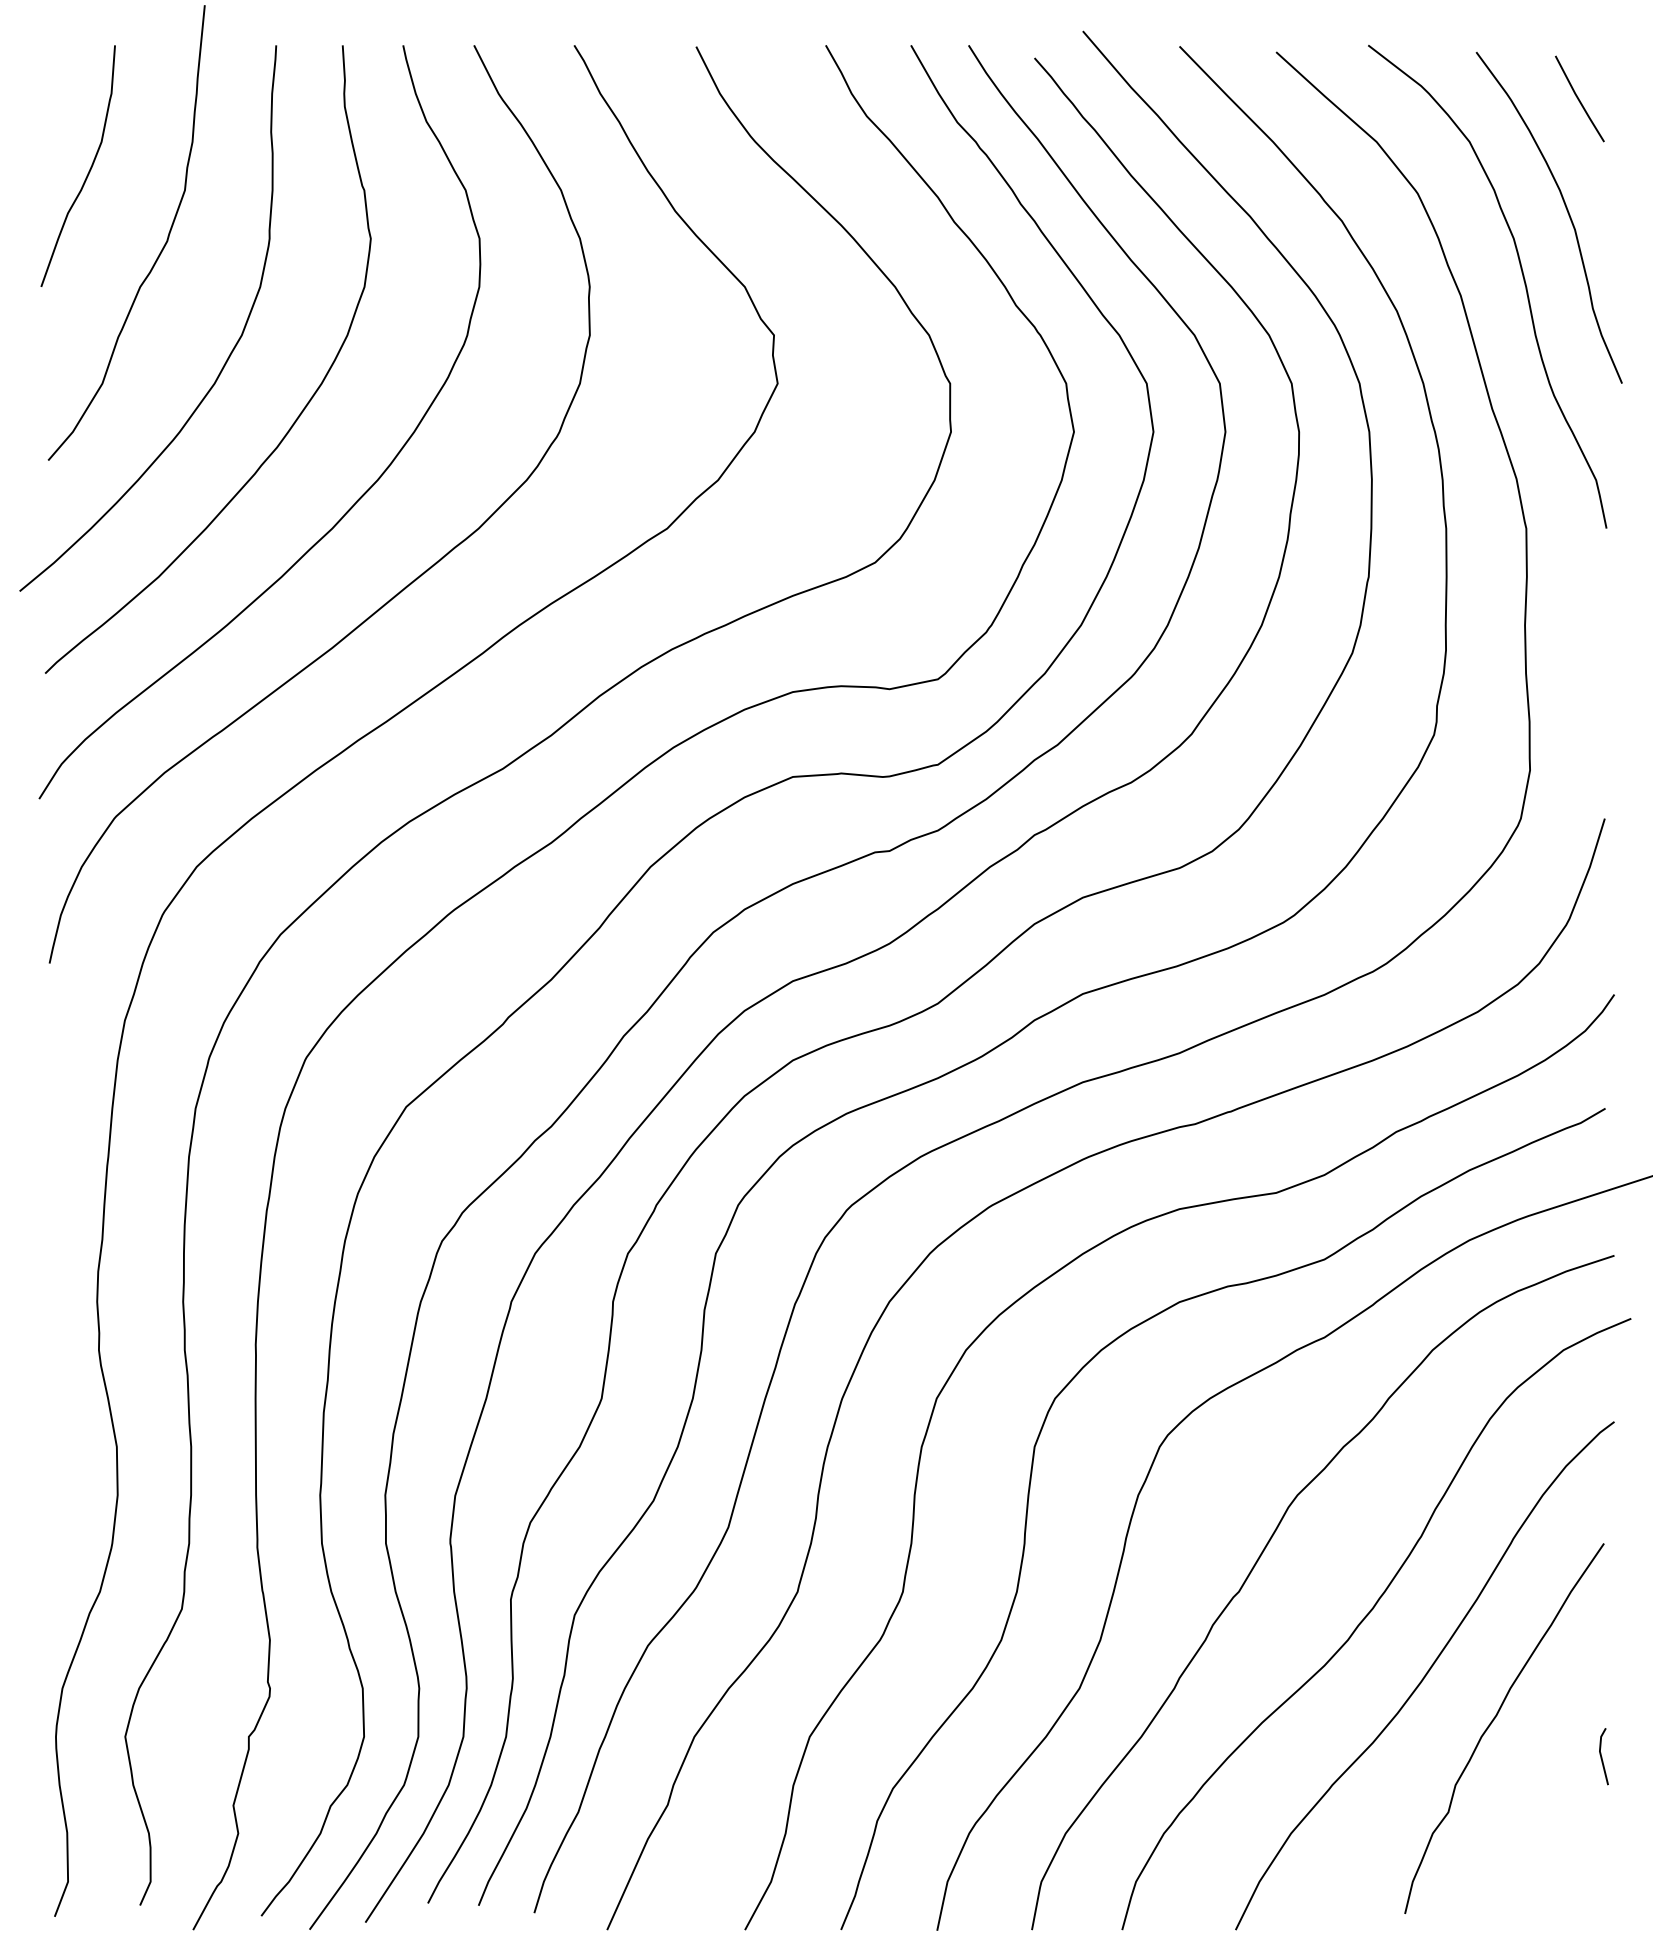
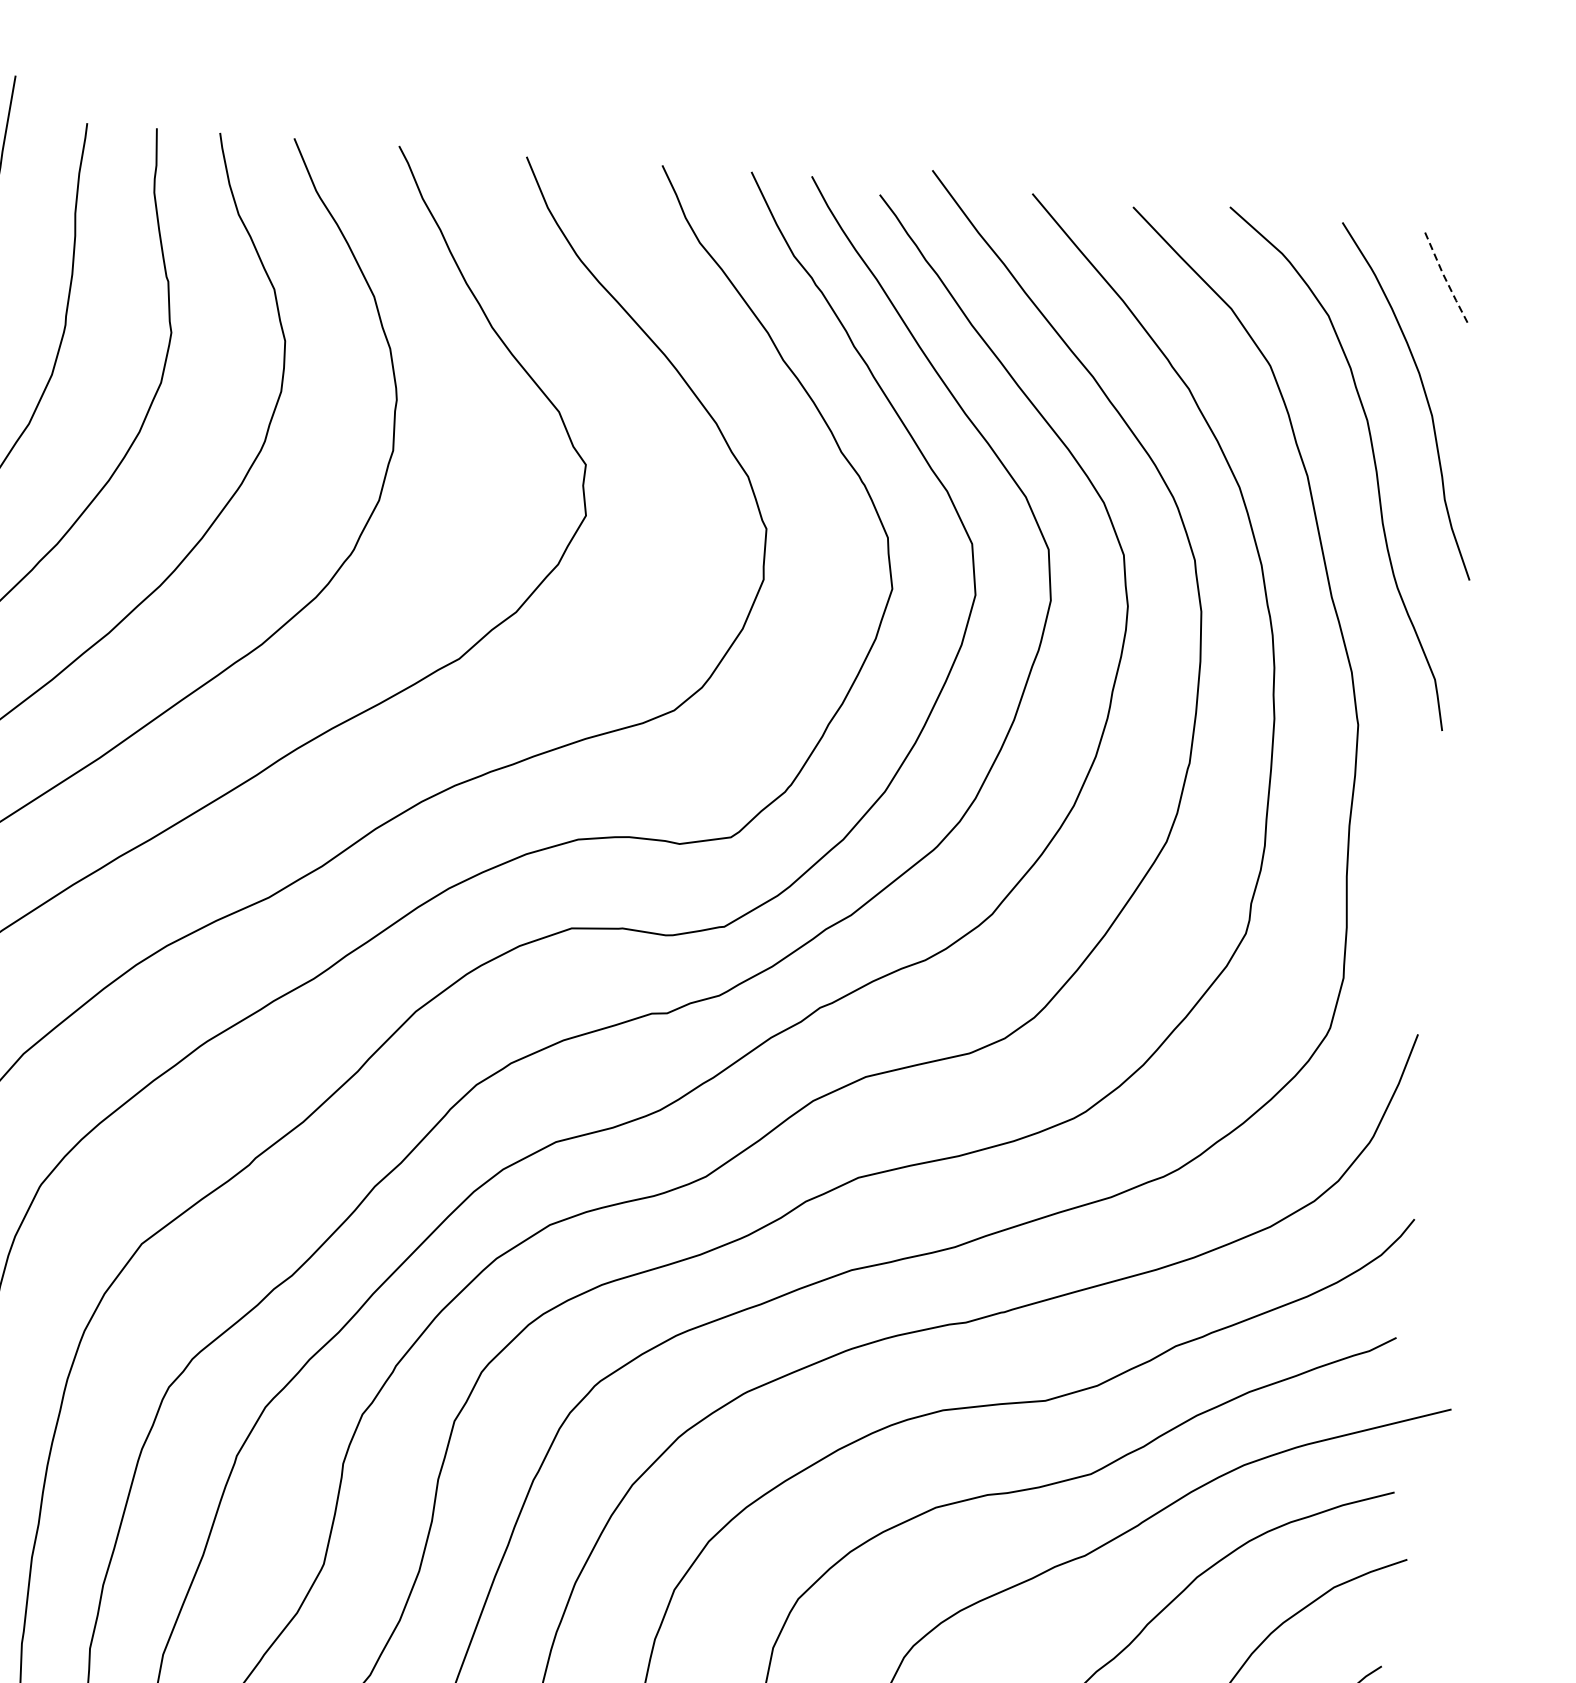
line: (1578, 99) -> (1445, 279), solid -> dashed

